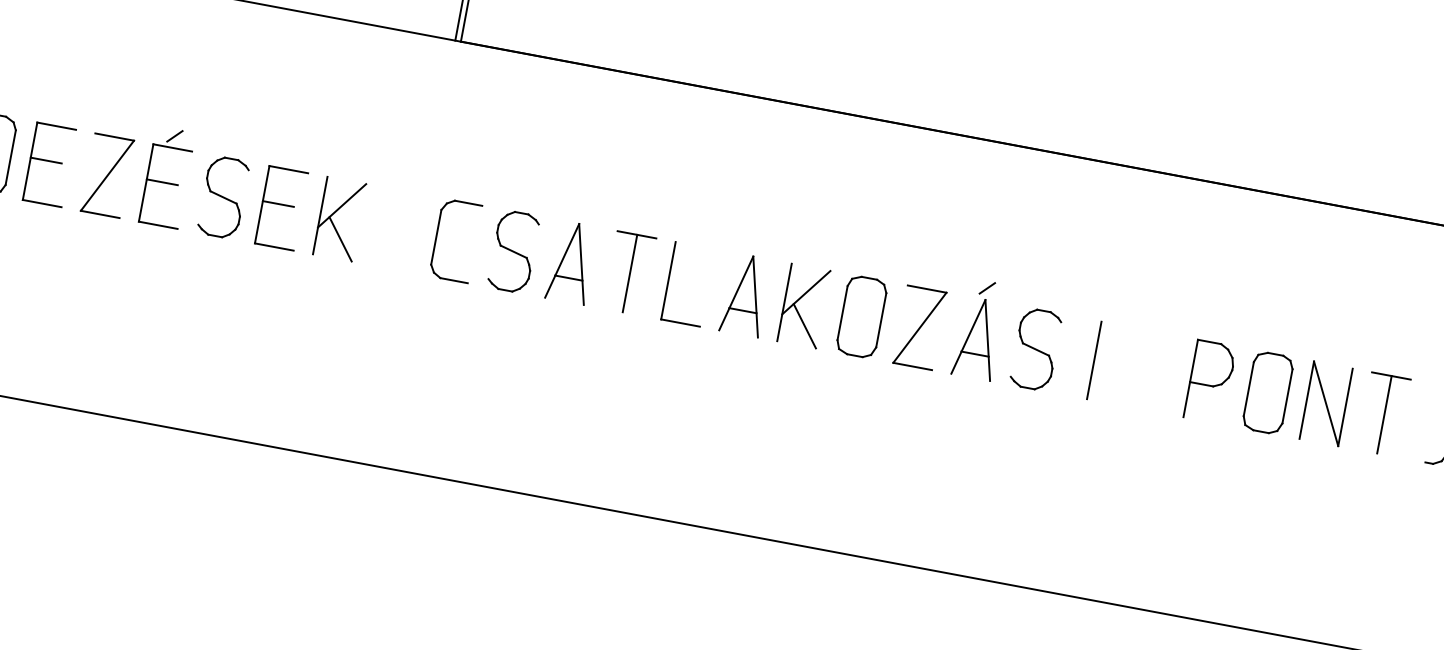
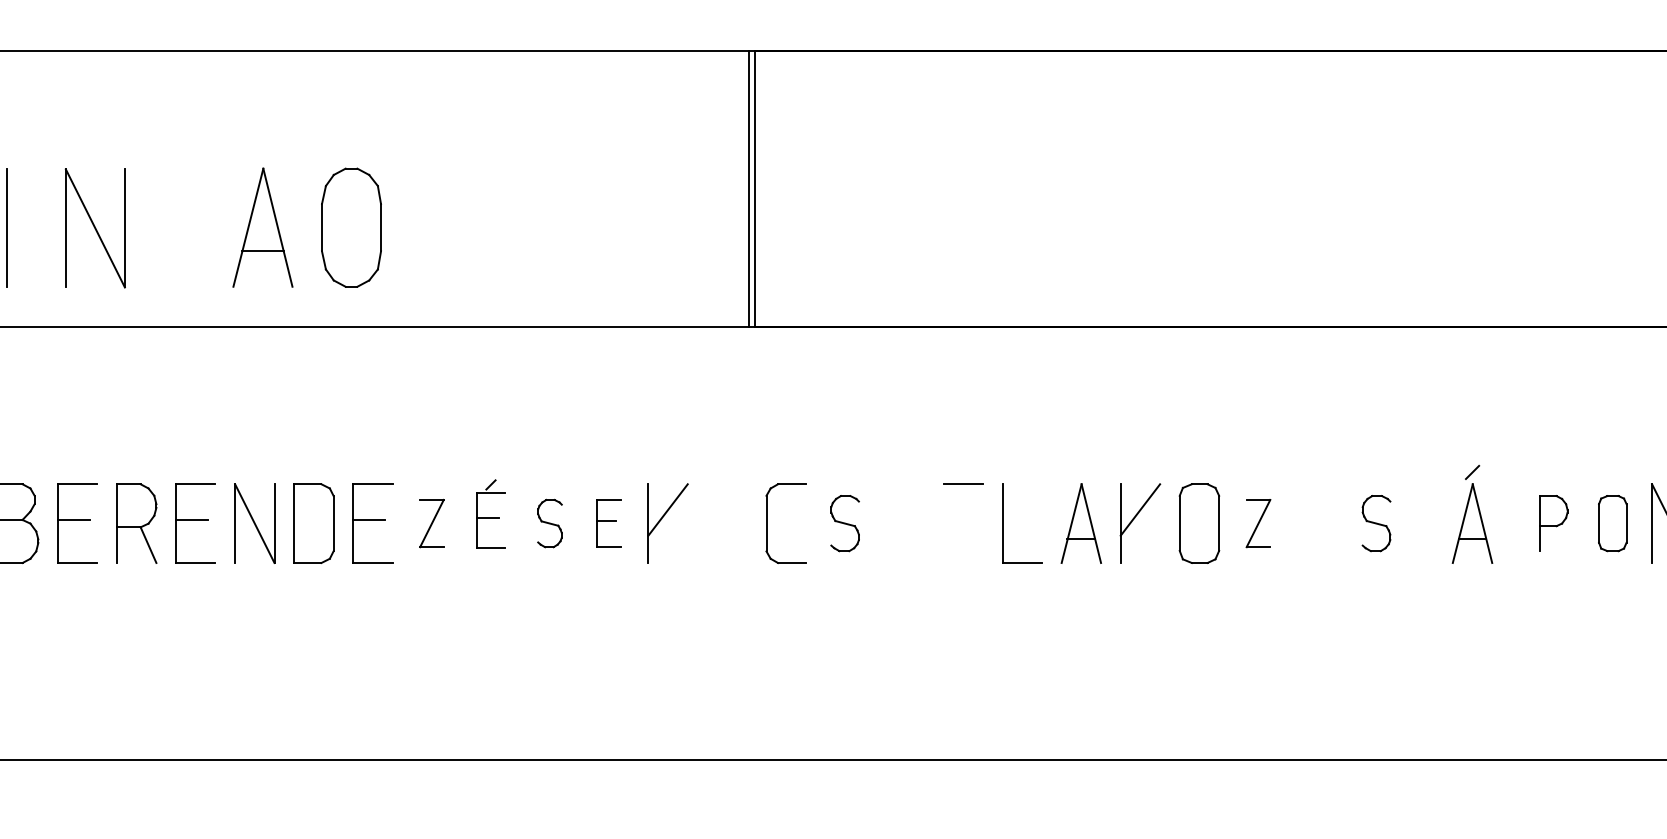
part: (107, 175) -> (431, 523), size x0.6
part: (166, 176) -> (490, 513), size x0.7
part: (223, 197) -> (549, 523), size x0.6
part: (281, 208) -> (608, 523), size x0.6
line: (340, 239) -> (672, 543), removed
part: (513, 251) -> (844, 523), size x0.7
part: (571, 262) -> (903, 523), removed
line: (629, 273) -> (963, 523), removed
line: (805, 326) -> (1145, 543), removed
part: (919, 327) -> (1258, 523), size x0.6
part: (979, 328) -> (1472, 513), moved
part: (1035, 349) -> (1376, 523), size x0.7
line: (1093, 360) -> (1435, 523), removed
part: (1209, 381) -> (1553, 523), size x0.7
part: (1267, 392) -> (1612, 523), size x0.7

